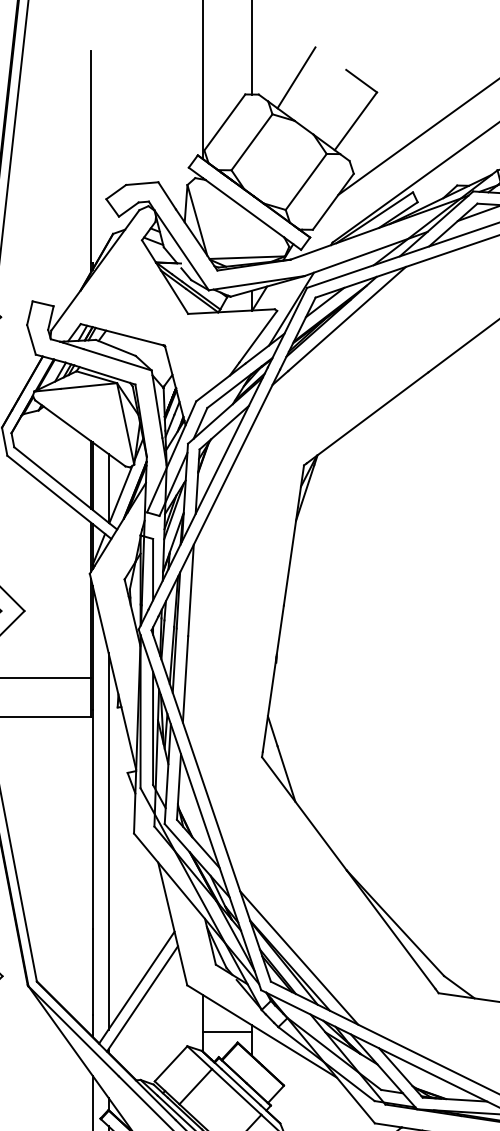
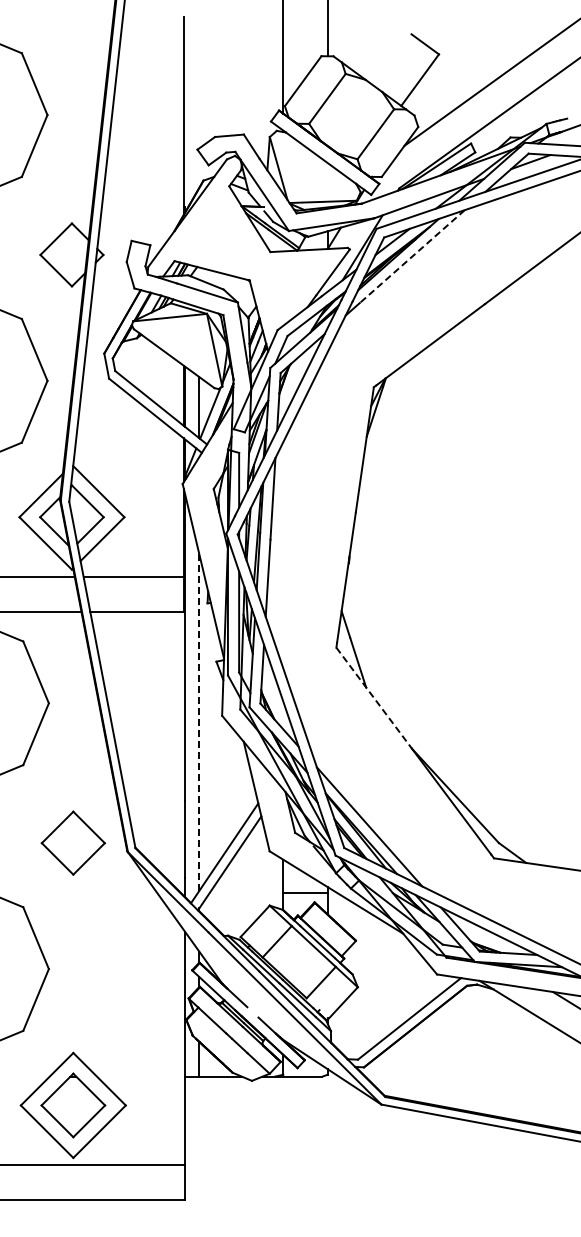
line: (296, 77) -> (367, 41), removed
line: (346, 318) -> (411, 256), solid -> dashed
line: (304, 814) -> (374, 698), solid -> dashed
line: (108, 842) -> (199, 723), solid -> dashed

